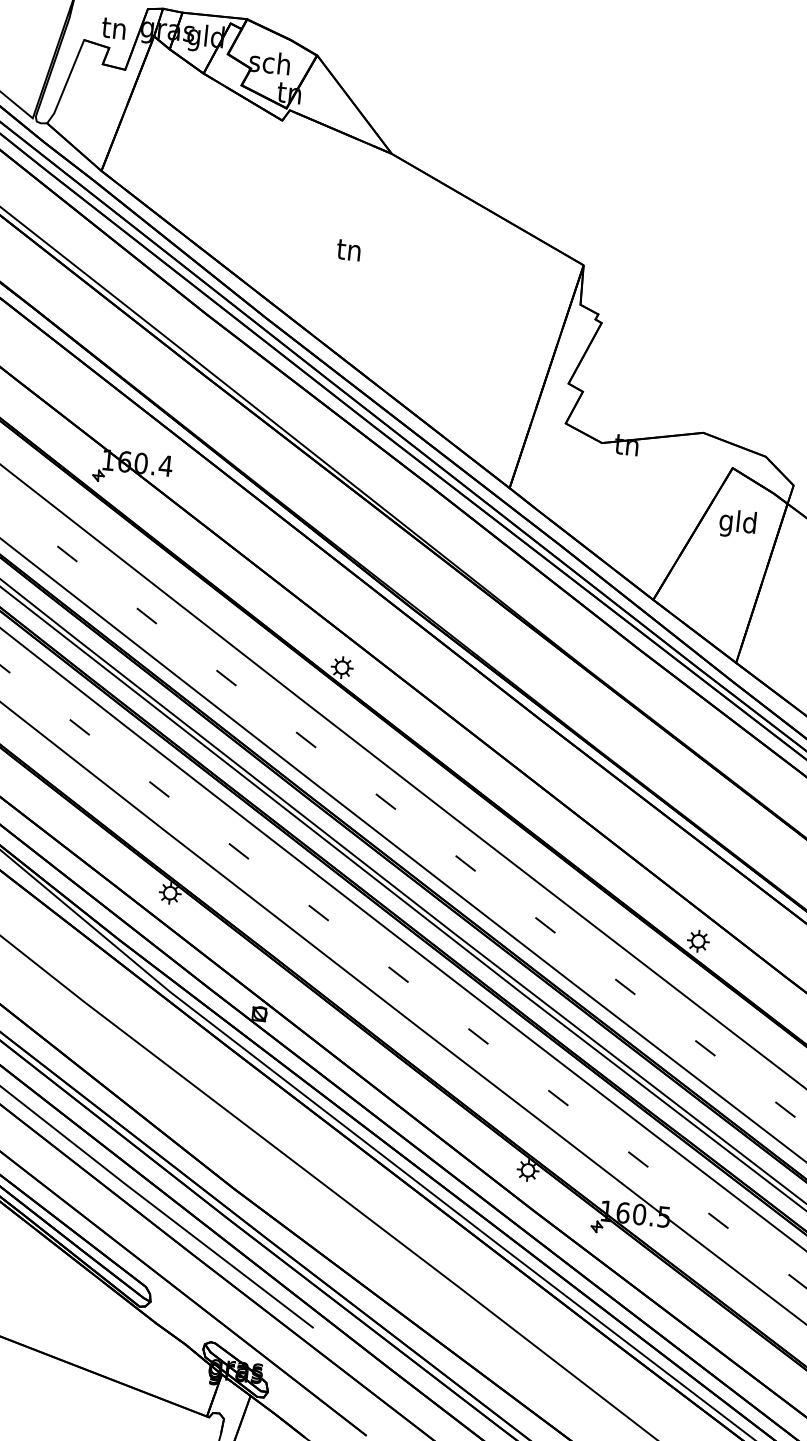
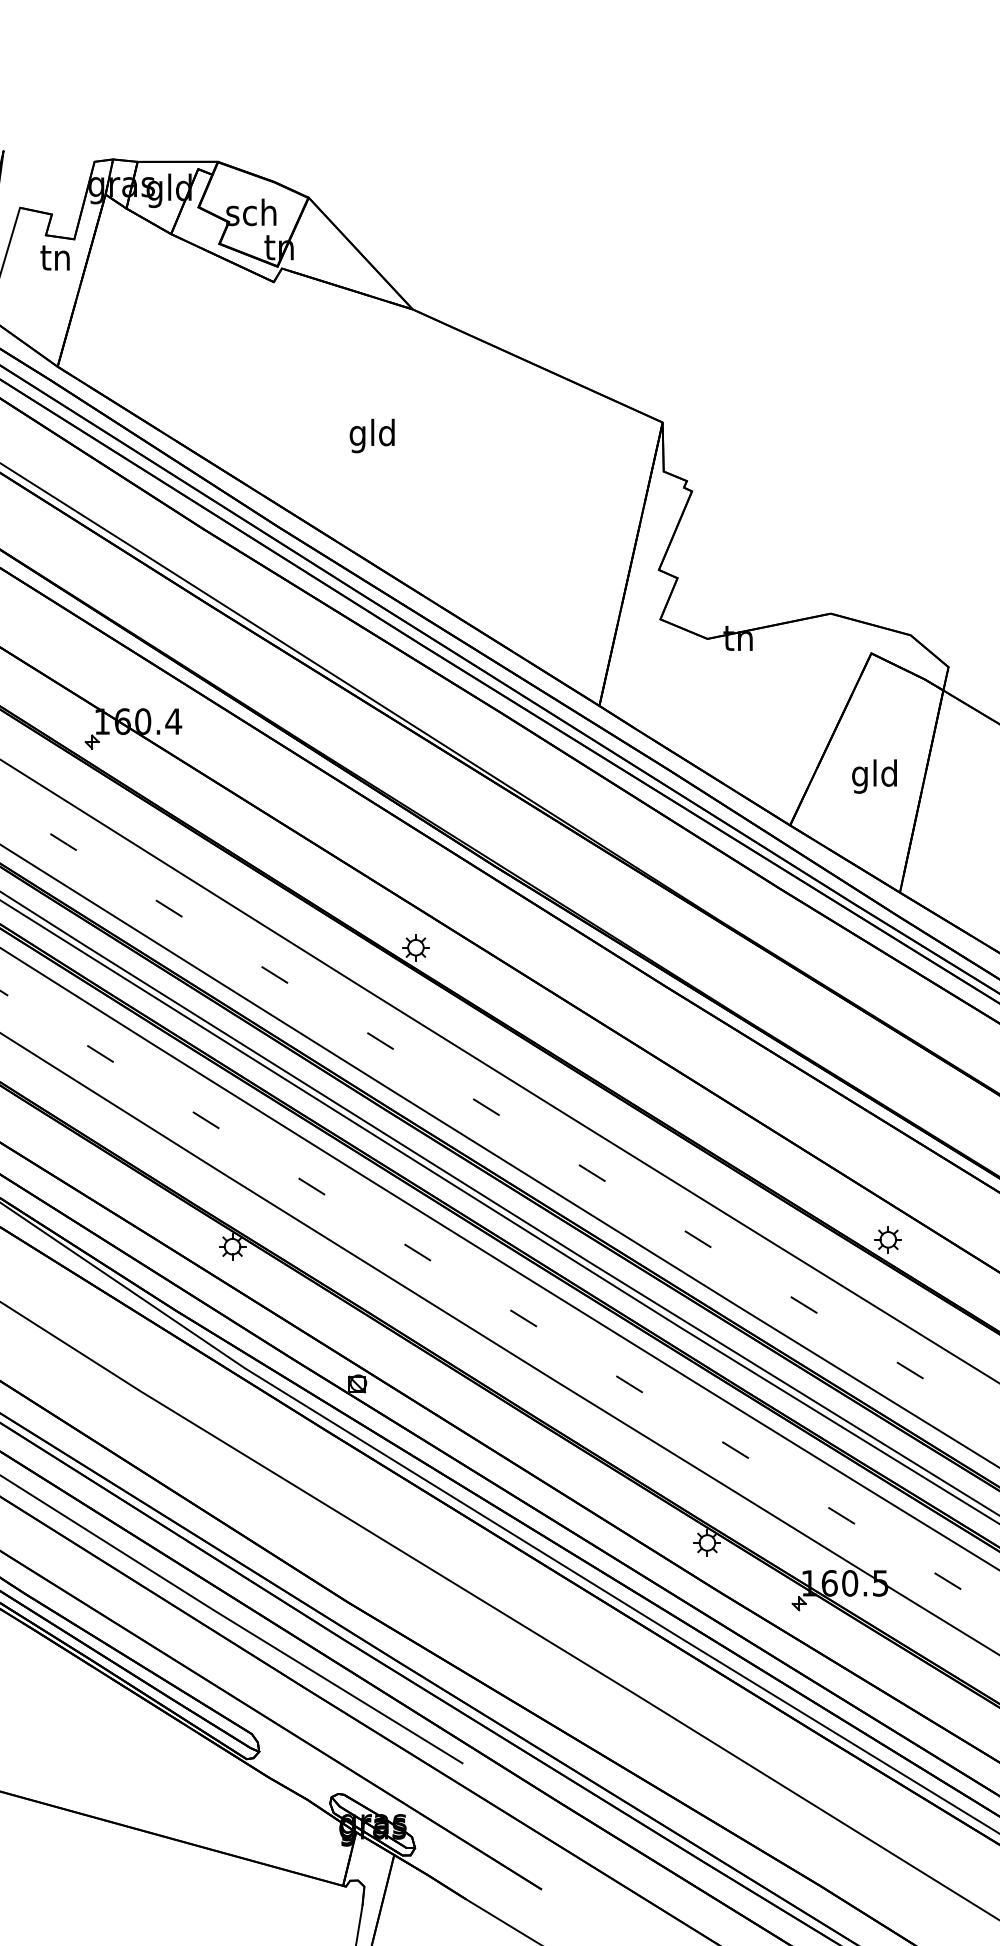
text: (113, 28) -> (54, 257), moved
text: (348, 251) -> (371, 435), tn -> gld
text: (737, 523) -> (874, 776), moved

